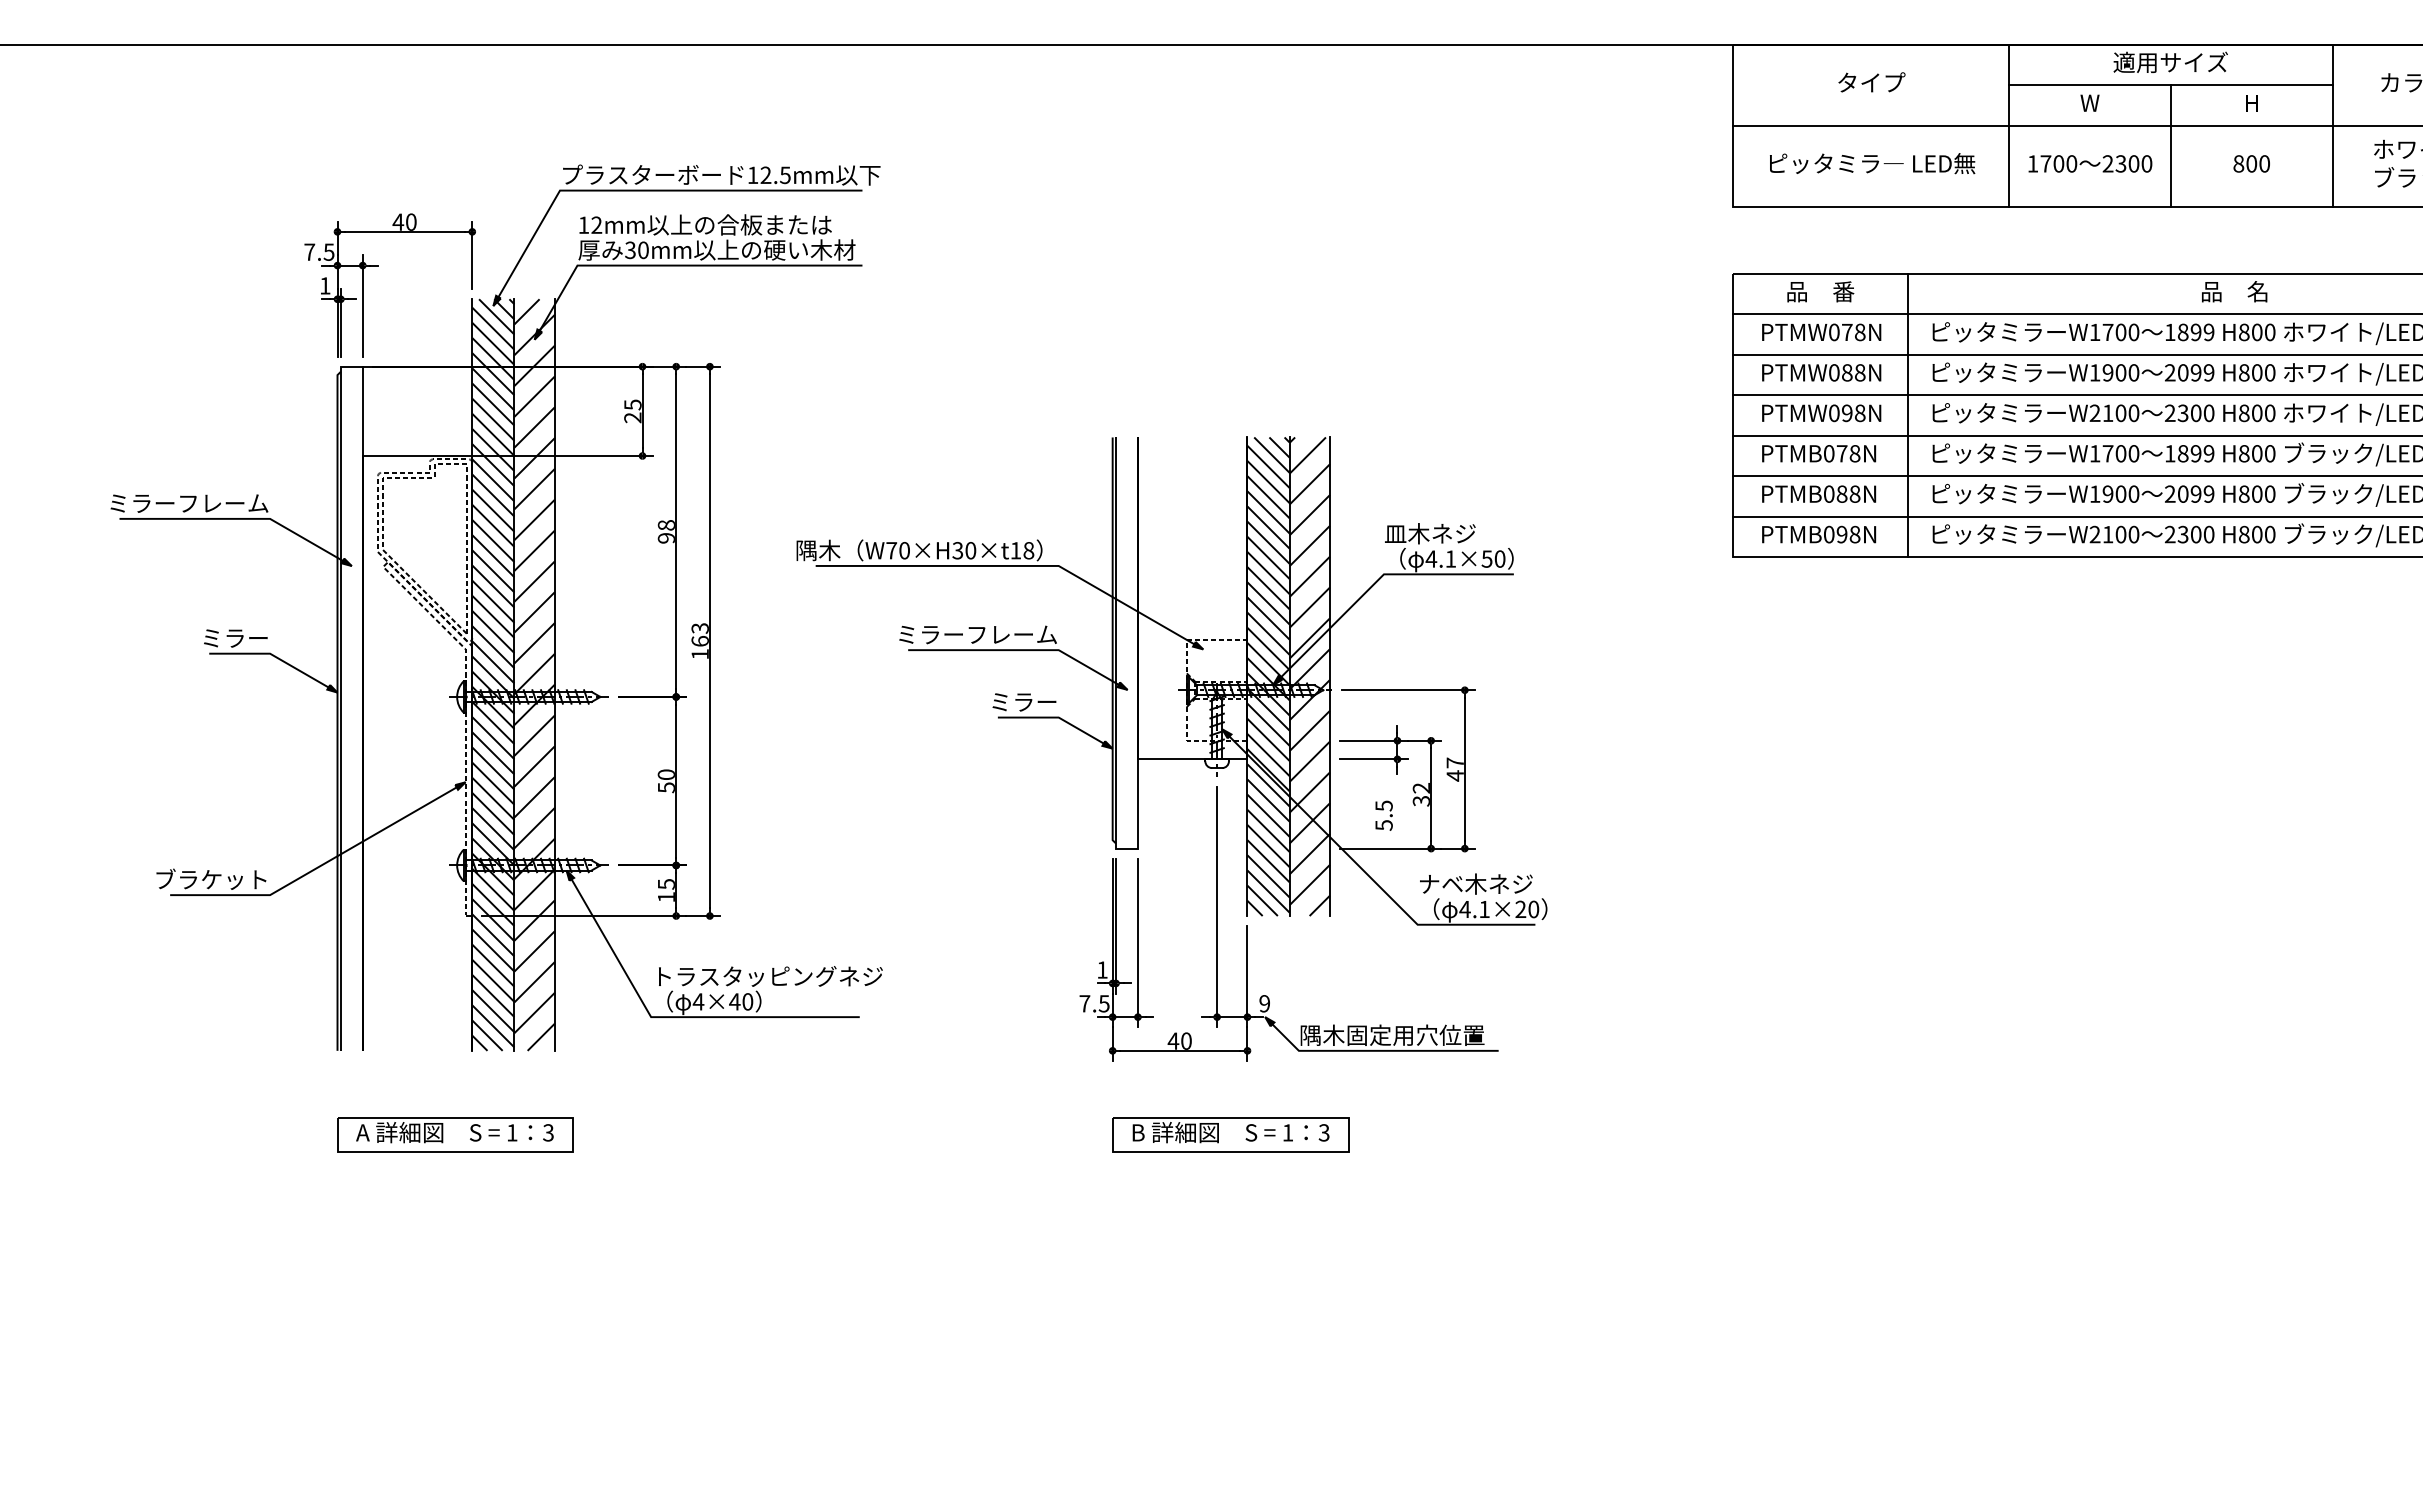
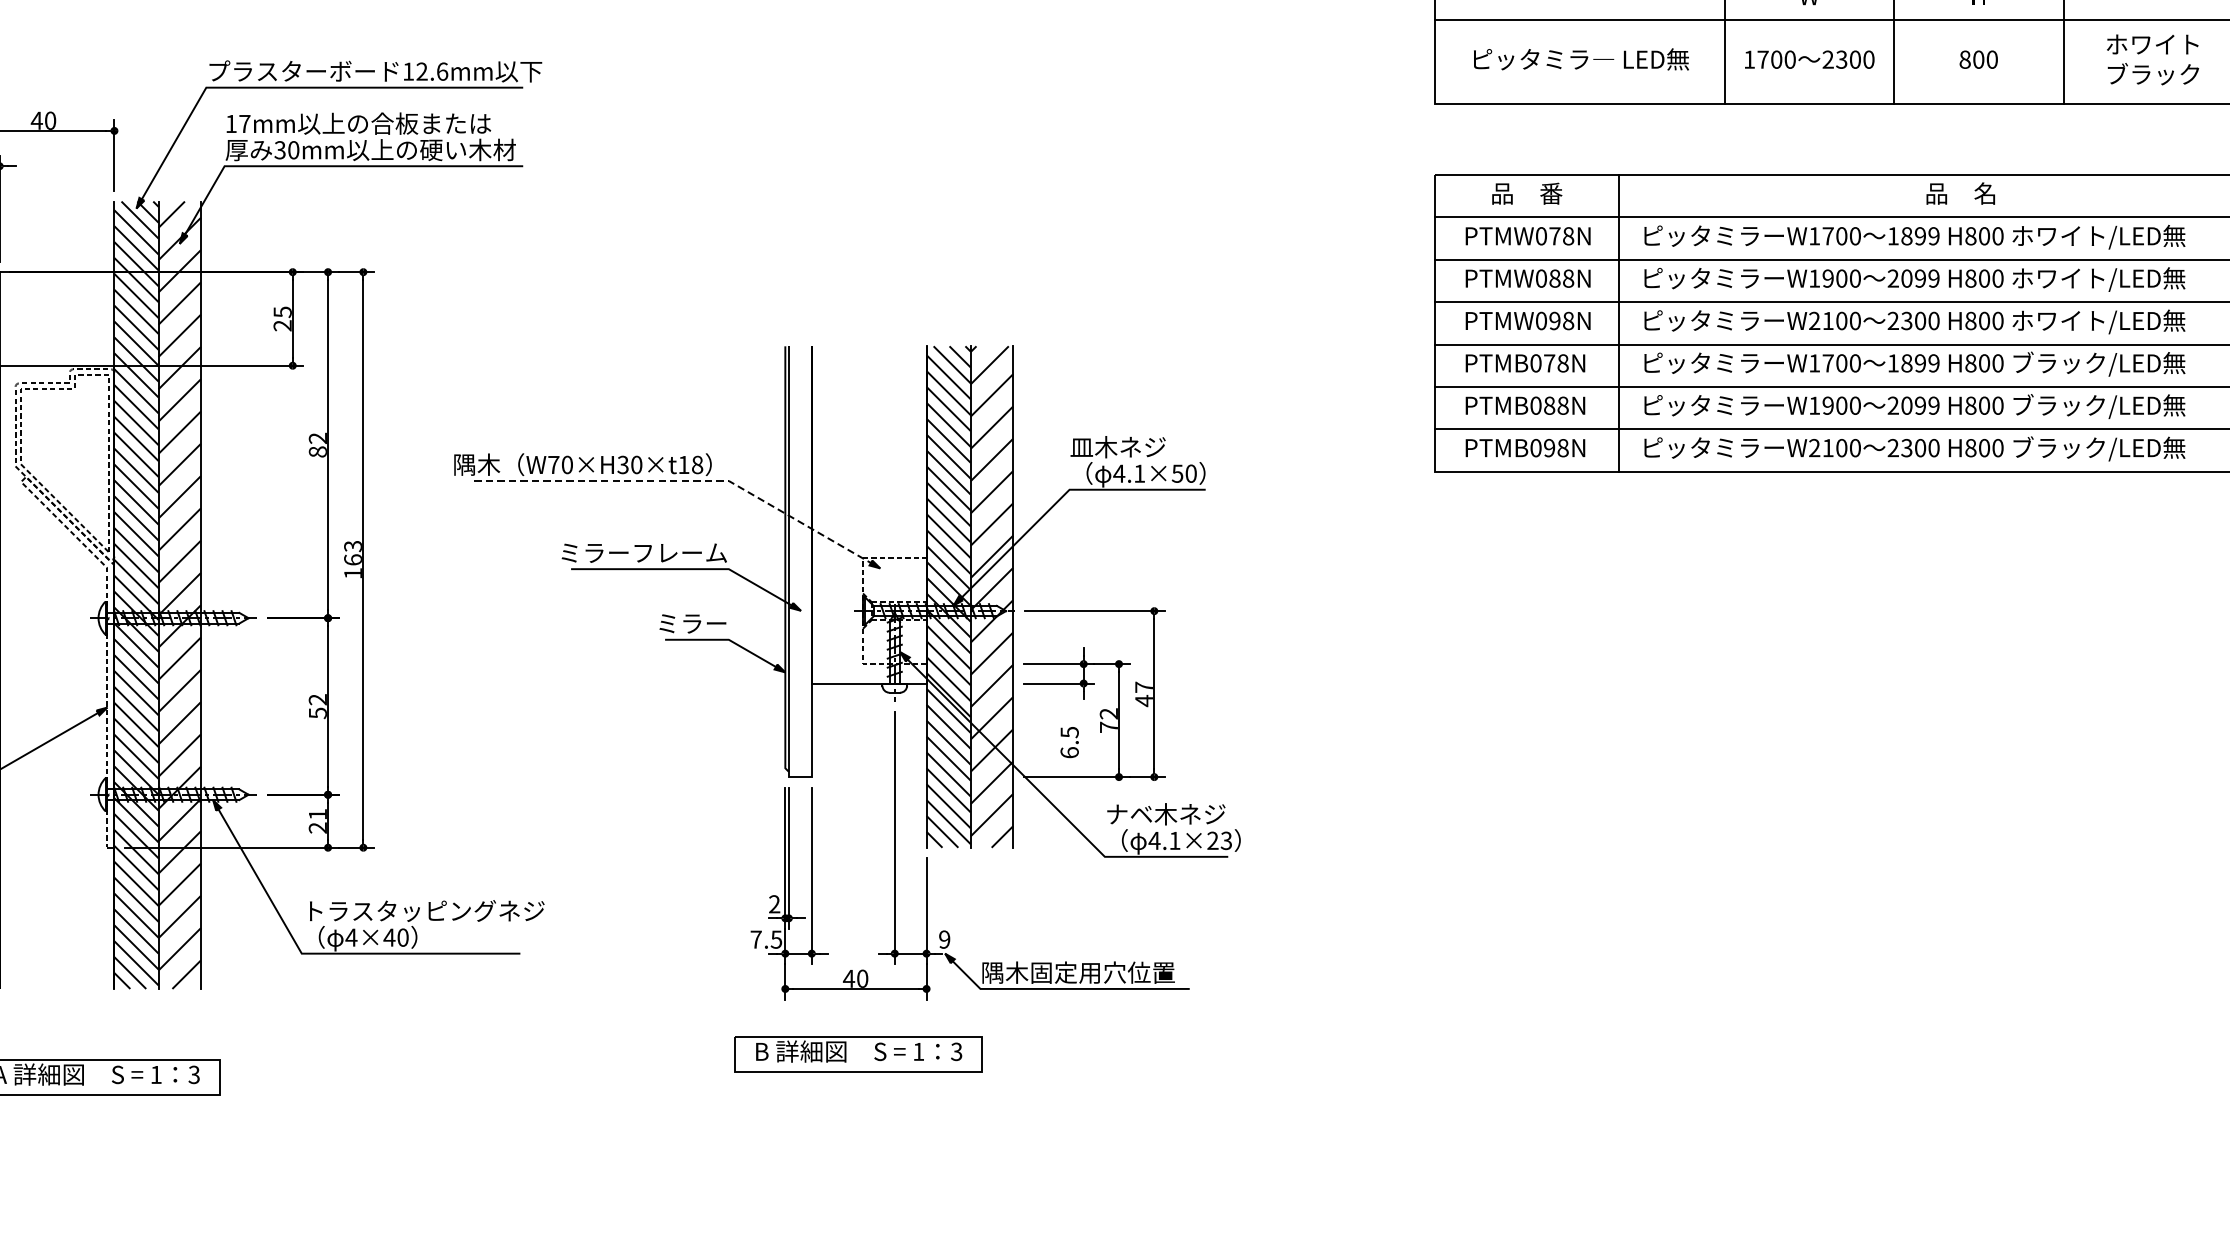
text: (785, 175) -> (442, 71), 12.5mm -> 12.6mm
text: (596, 224) -> (244, 123), 12mm -> 17mm
text: (665, 531) -> (316, 444), 98 -> 82
line: (1020, 565) -> (688, 480), solid -> dashed
text: (665, 774) -> (316, 699), 50 -> 52
text: (1420, 800) -> (1107, 726), 32 -> 72
text: (1383, 825) -> (1069, 752), 5.5 -> 6.5
text: (665, 890) -> (316, 820), 15 -> 21
text: (1533, 909) -> (1226, 840), 4.1×20 -> 4.1×23
text: (1102, 969) -> (774, 903), 1 -> 2
part: (1230, 1134) -> (858, 1053), moved

